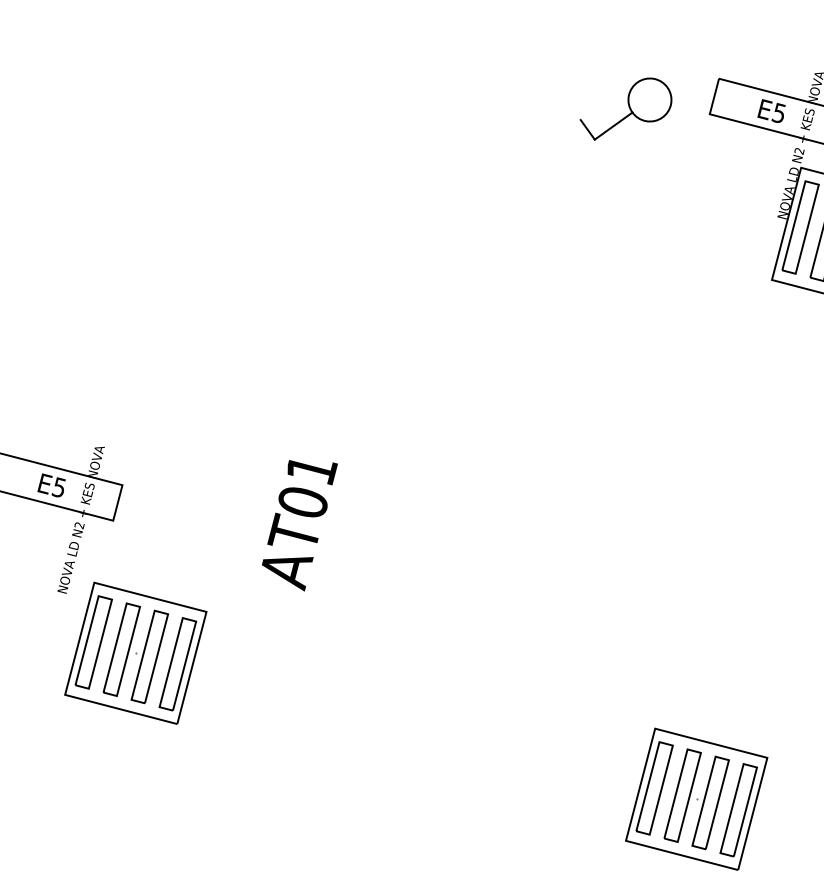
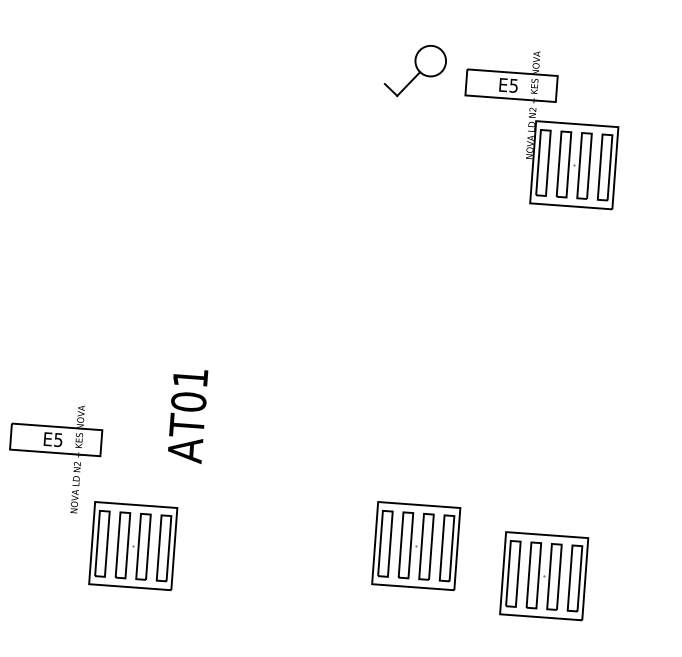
part: (626, 110) -> (415, 71), moved
text: (298, 522) -> (188, 416), moved
part: (527, 725) -> (416, 546), added

